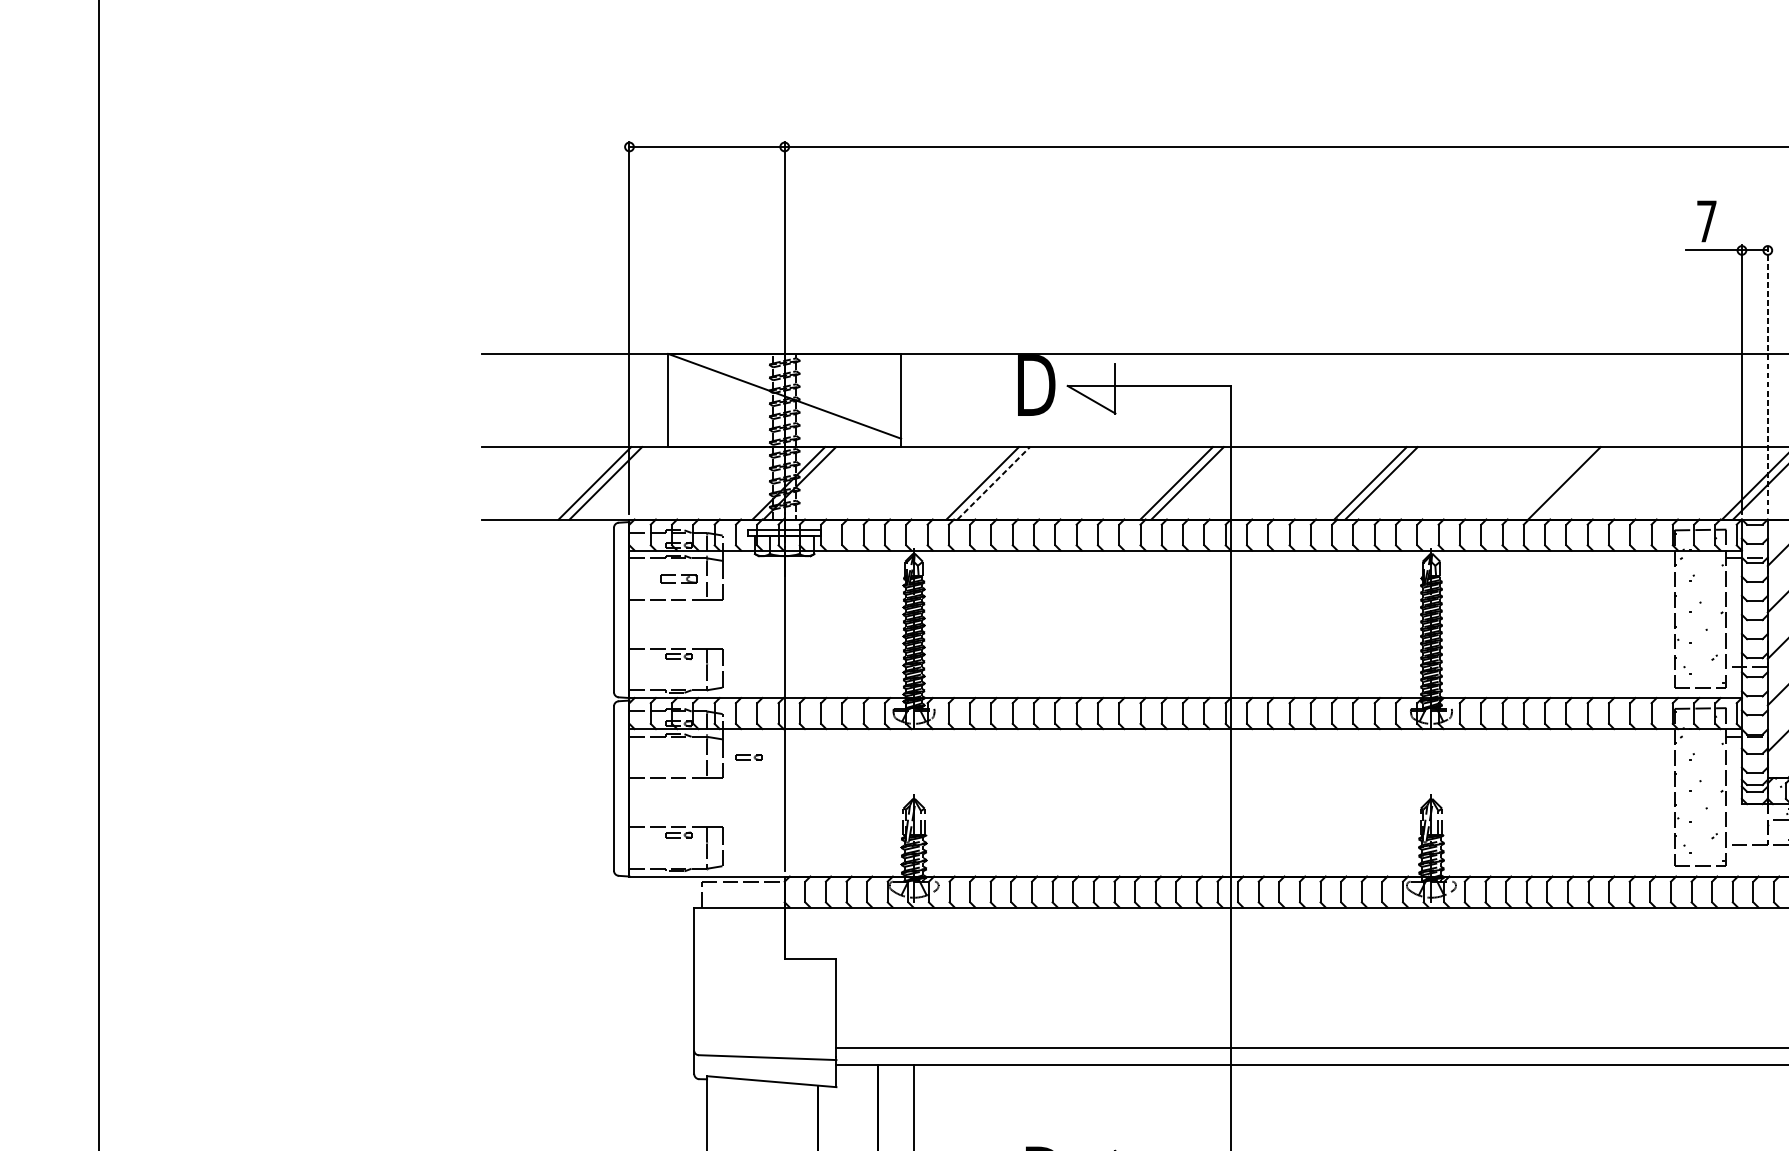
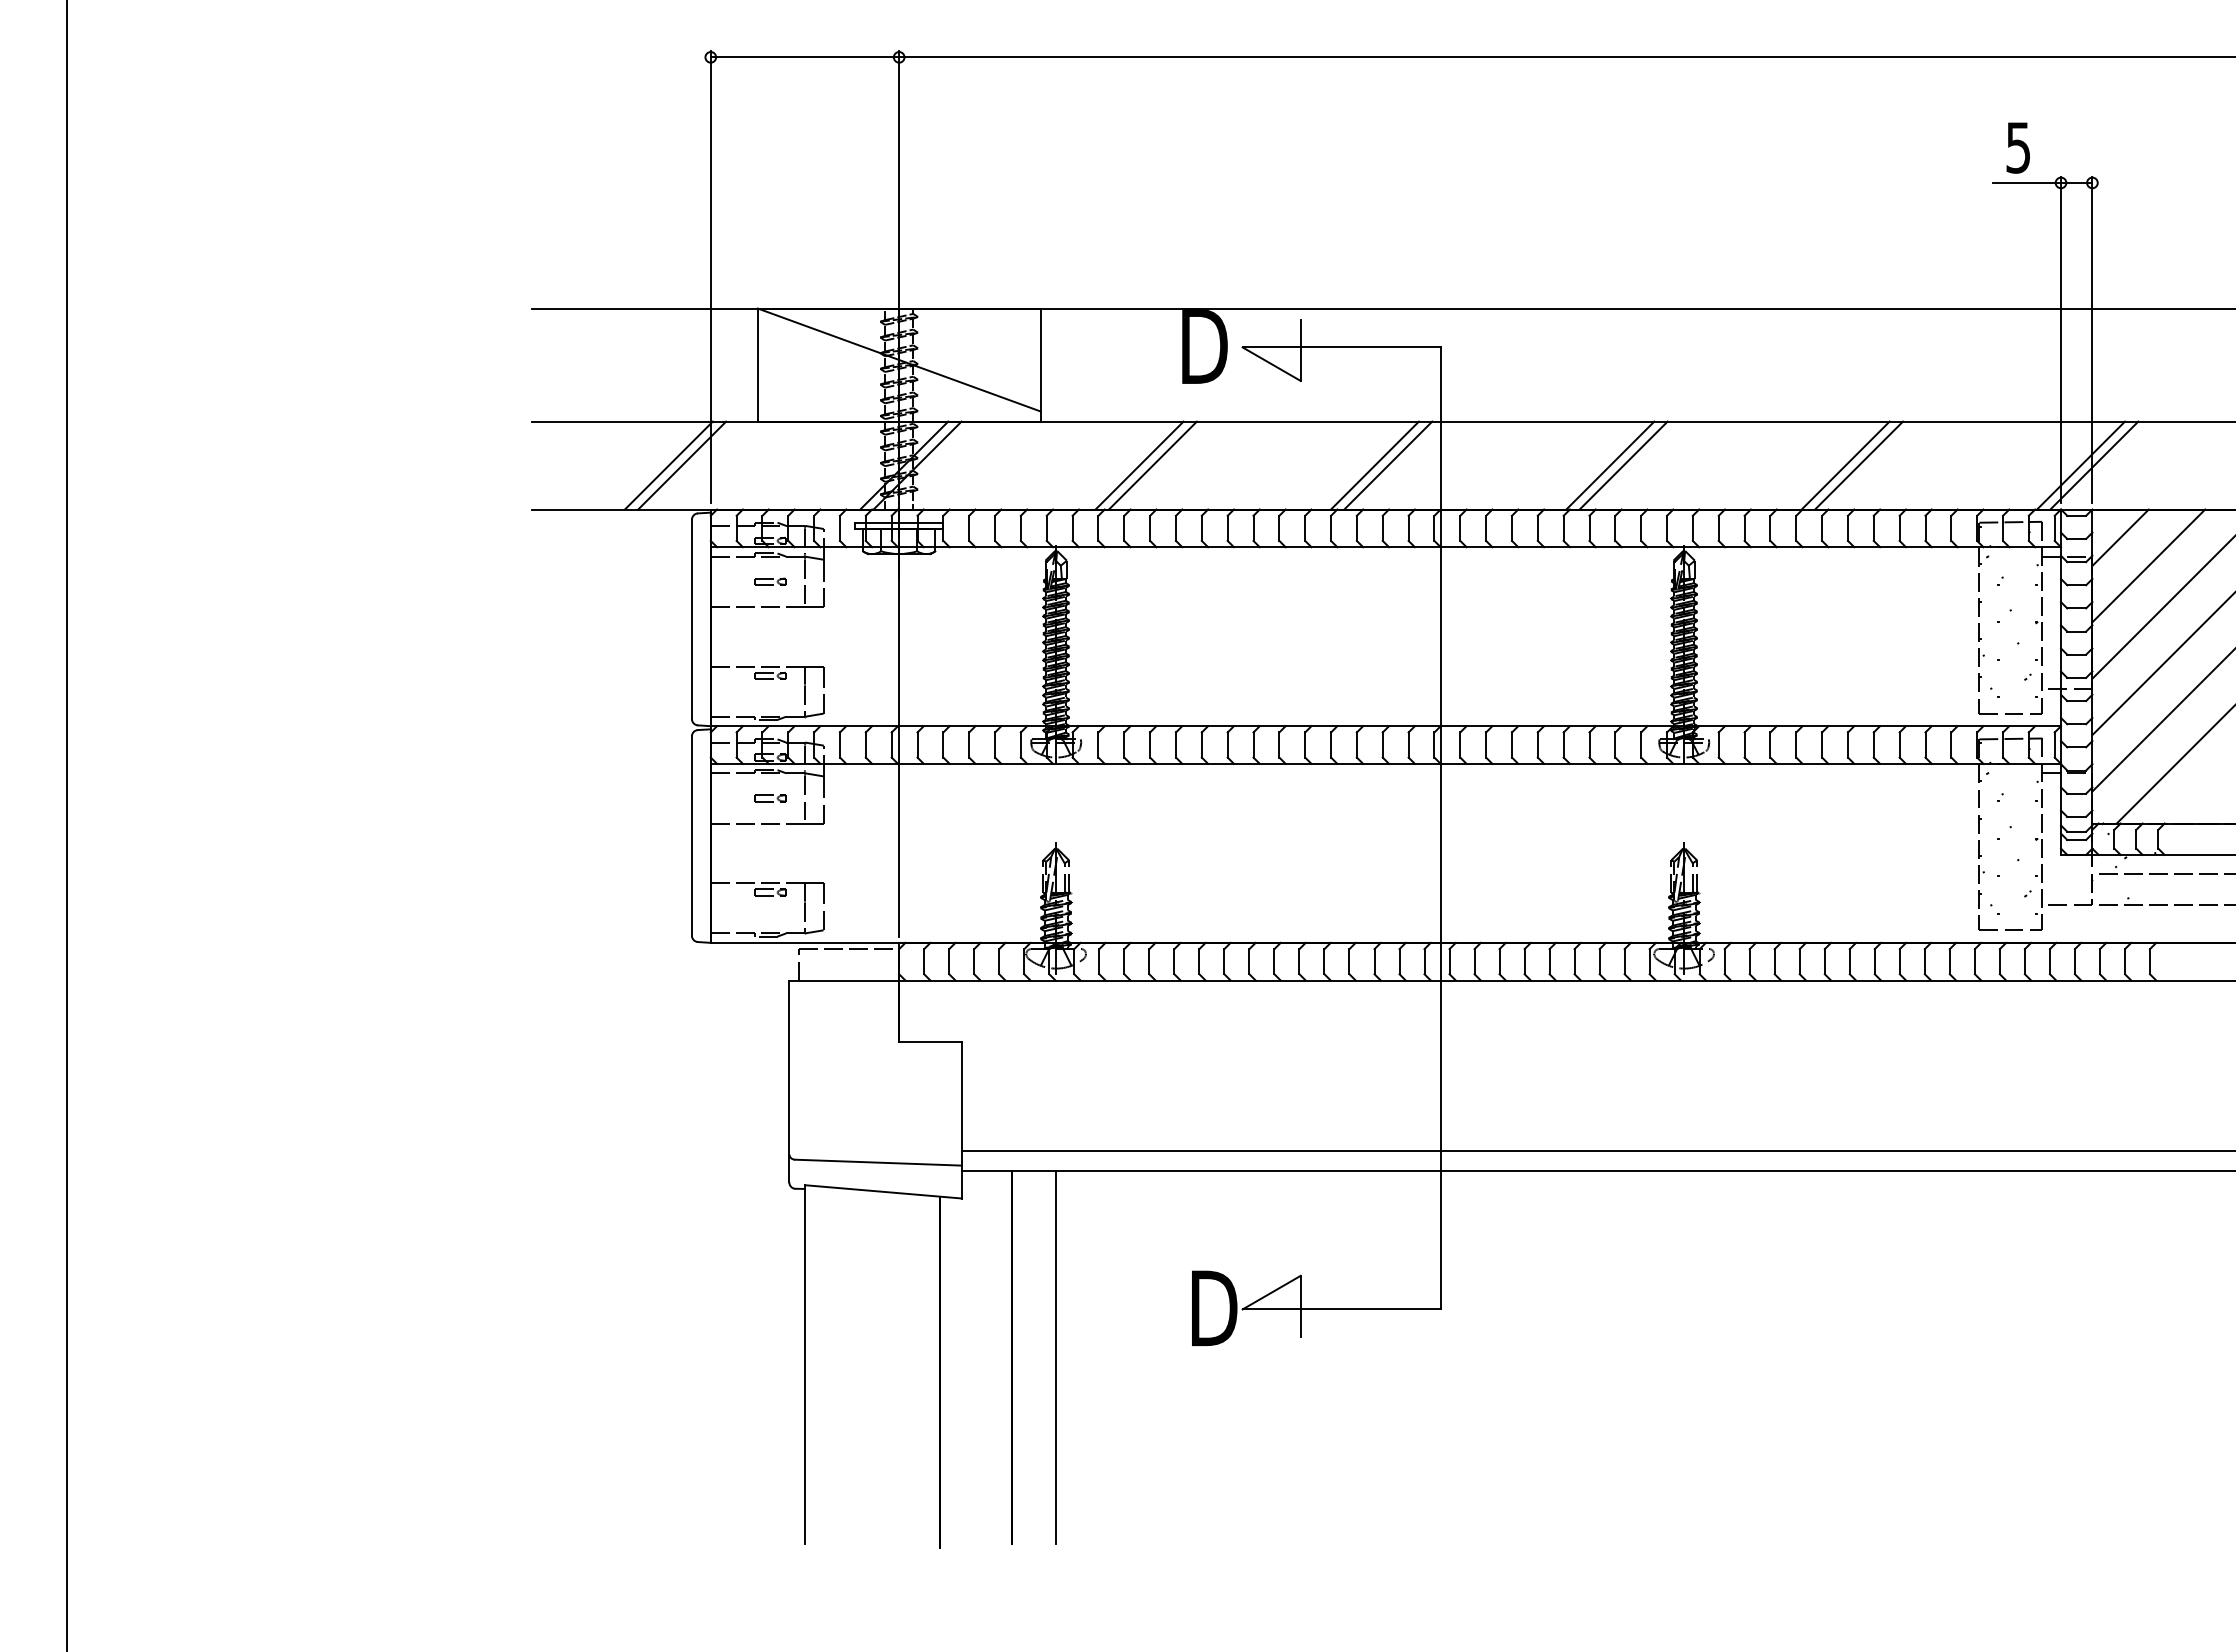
text: (1706, 221) -> (2018, 147), 7 -> 5
line: (1767, 379) -> (2092, 339), dashed -> solid
line: (994, 483) -> (1153, 465), dashed -> solid
line: (1575, 483) -> (1859, 465), added
part: (678, 578) -> (770, 581), size x0.71
part: (748, 757) -> (770, 798), moved

